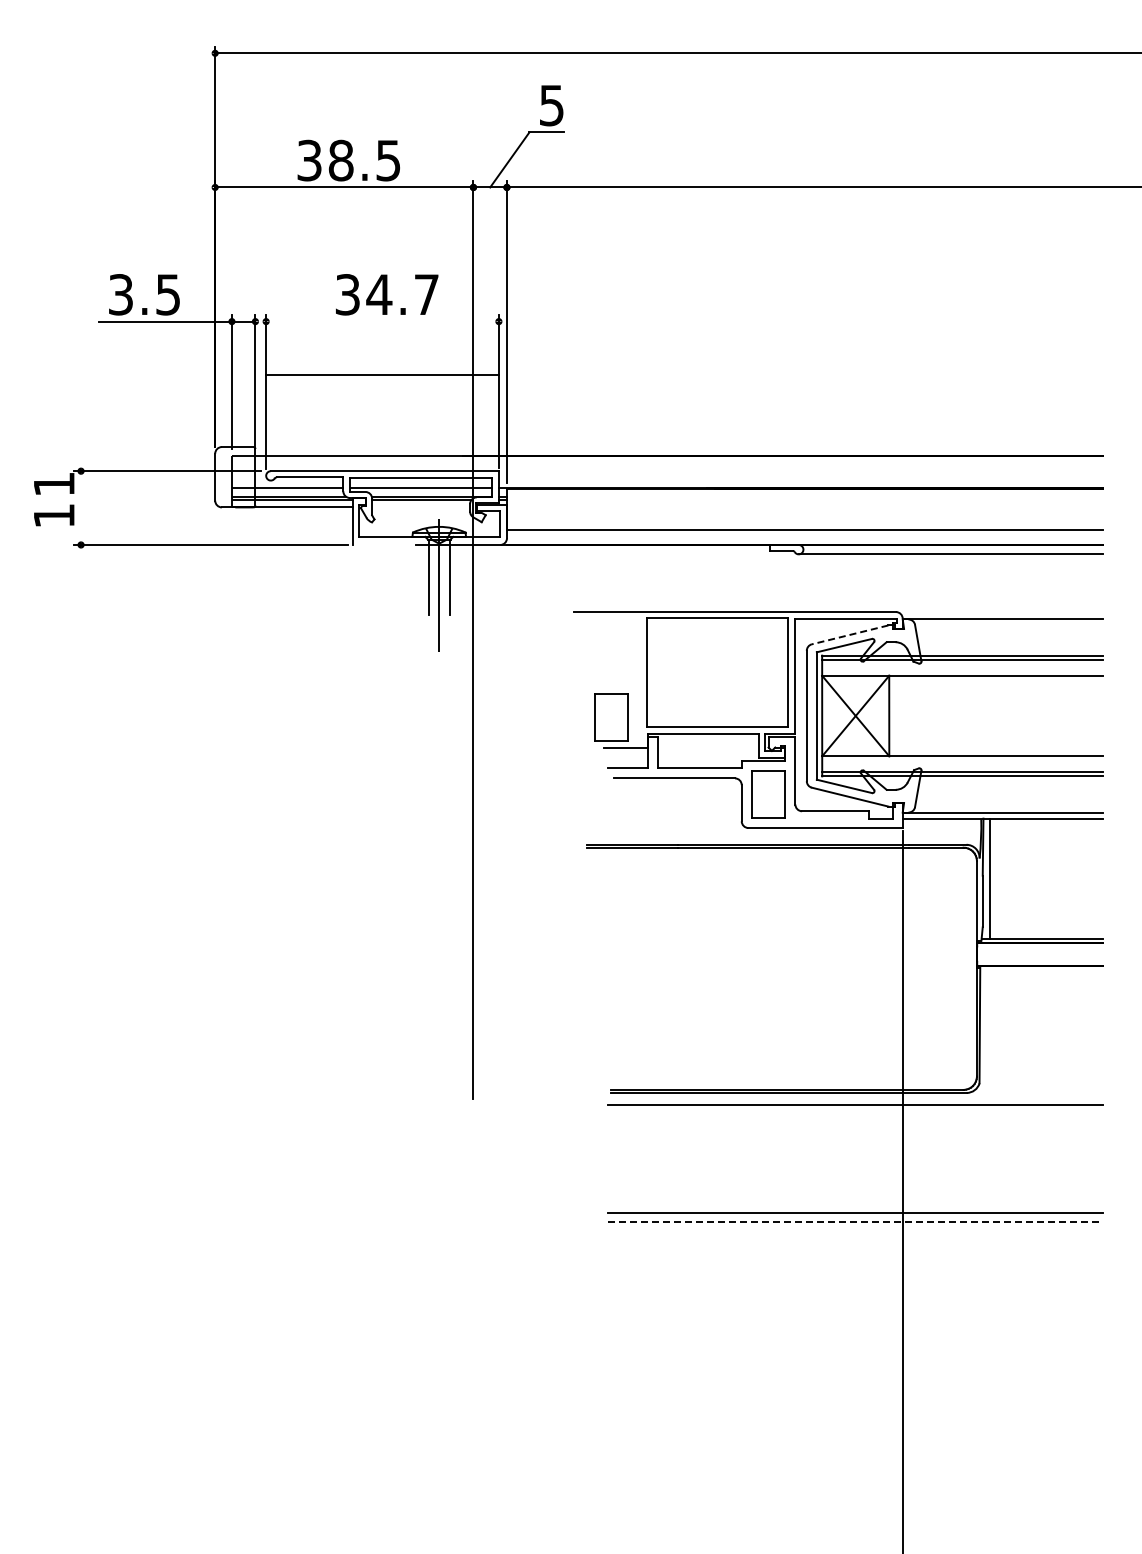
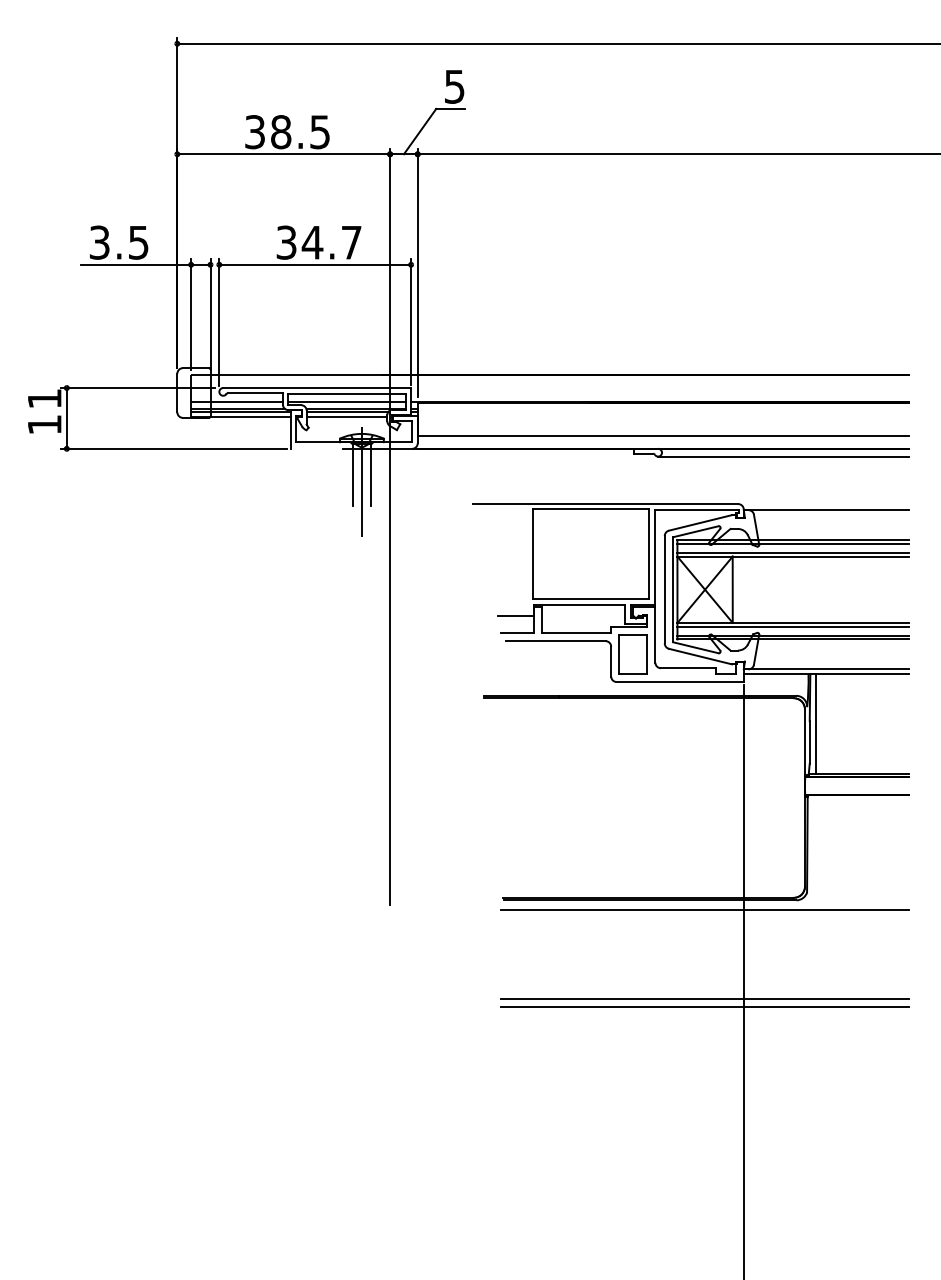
line: (382, 374) -> (315, 264), moved
line: (421, 506) -> (347, 417), added
line: (81, 507) -> (67, 417), added
line: (849, 635) -> (699, 523), dashed -> solid
line: (962, 671) -> (793, 553), added
part: (611, 717) -> (503, 590), removed
line: (962, 760) -> (793, 626), added
line: (855, 1222) -> (704, 1007), dashed -> solid

